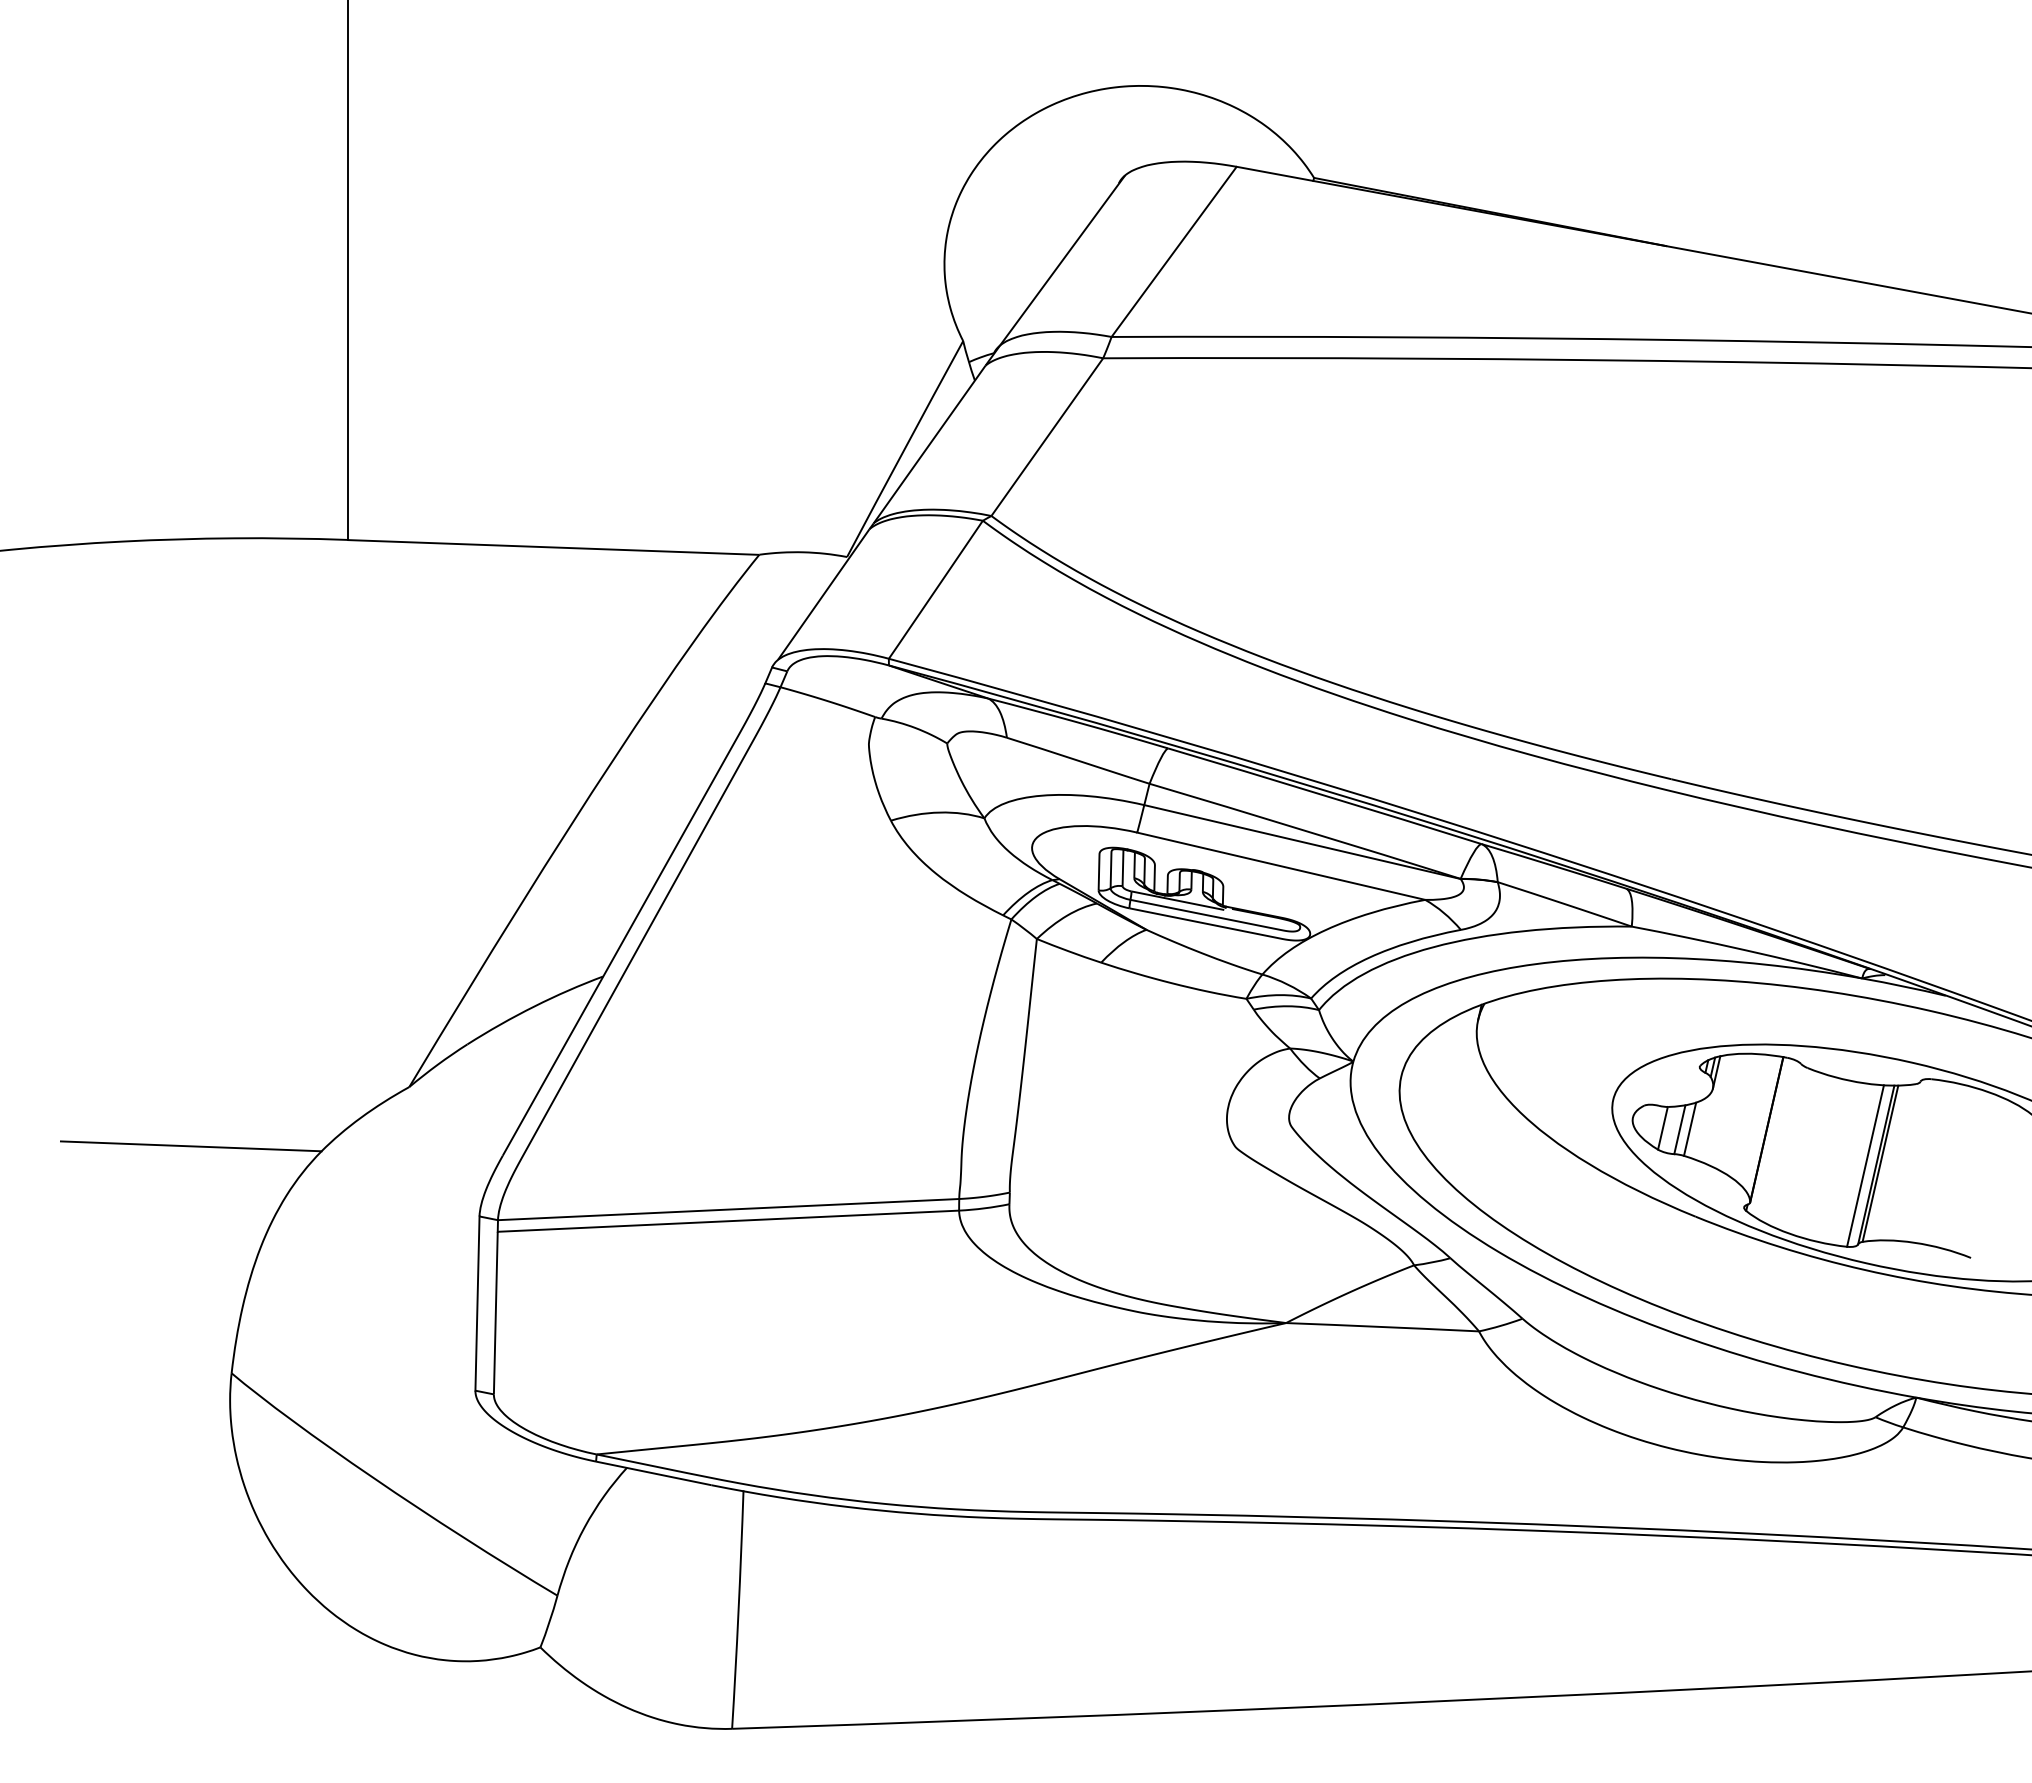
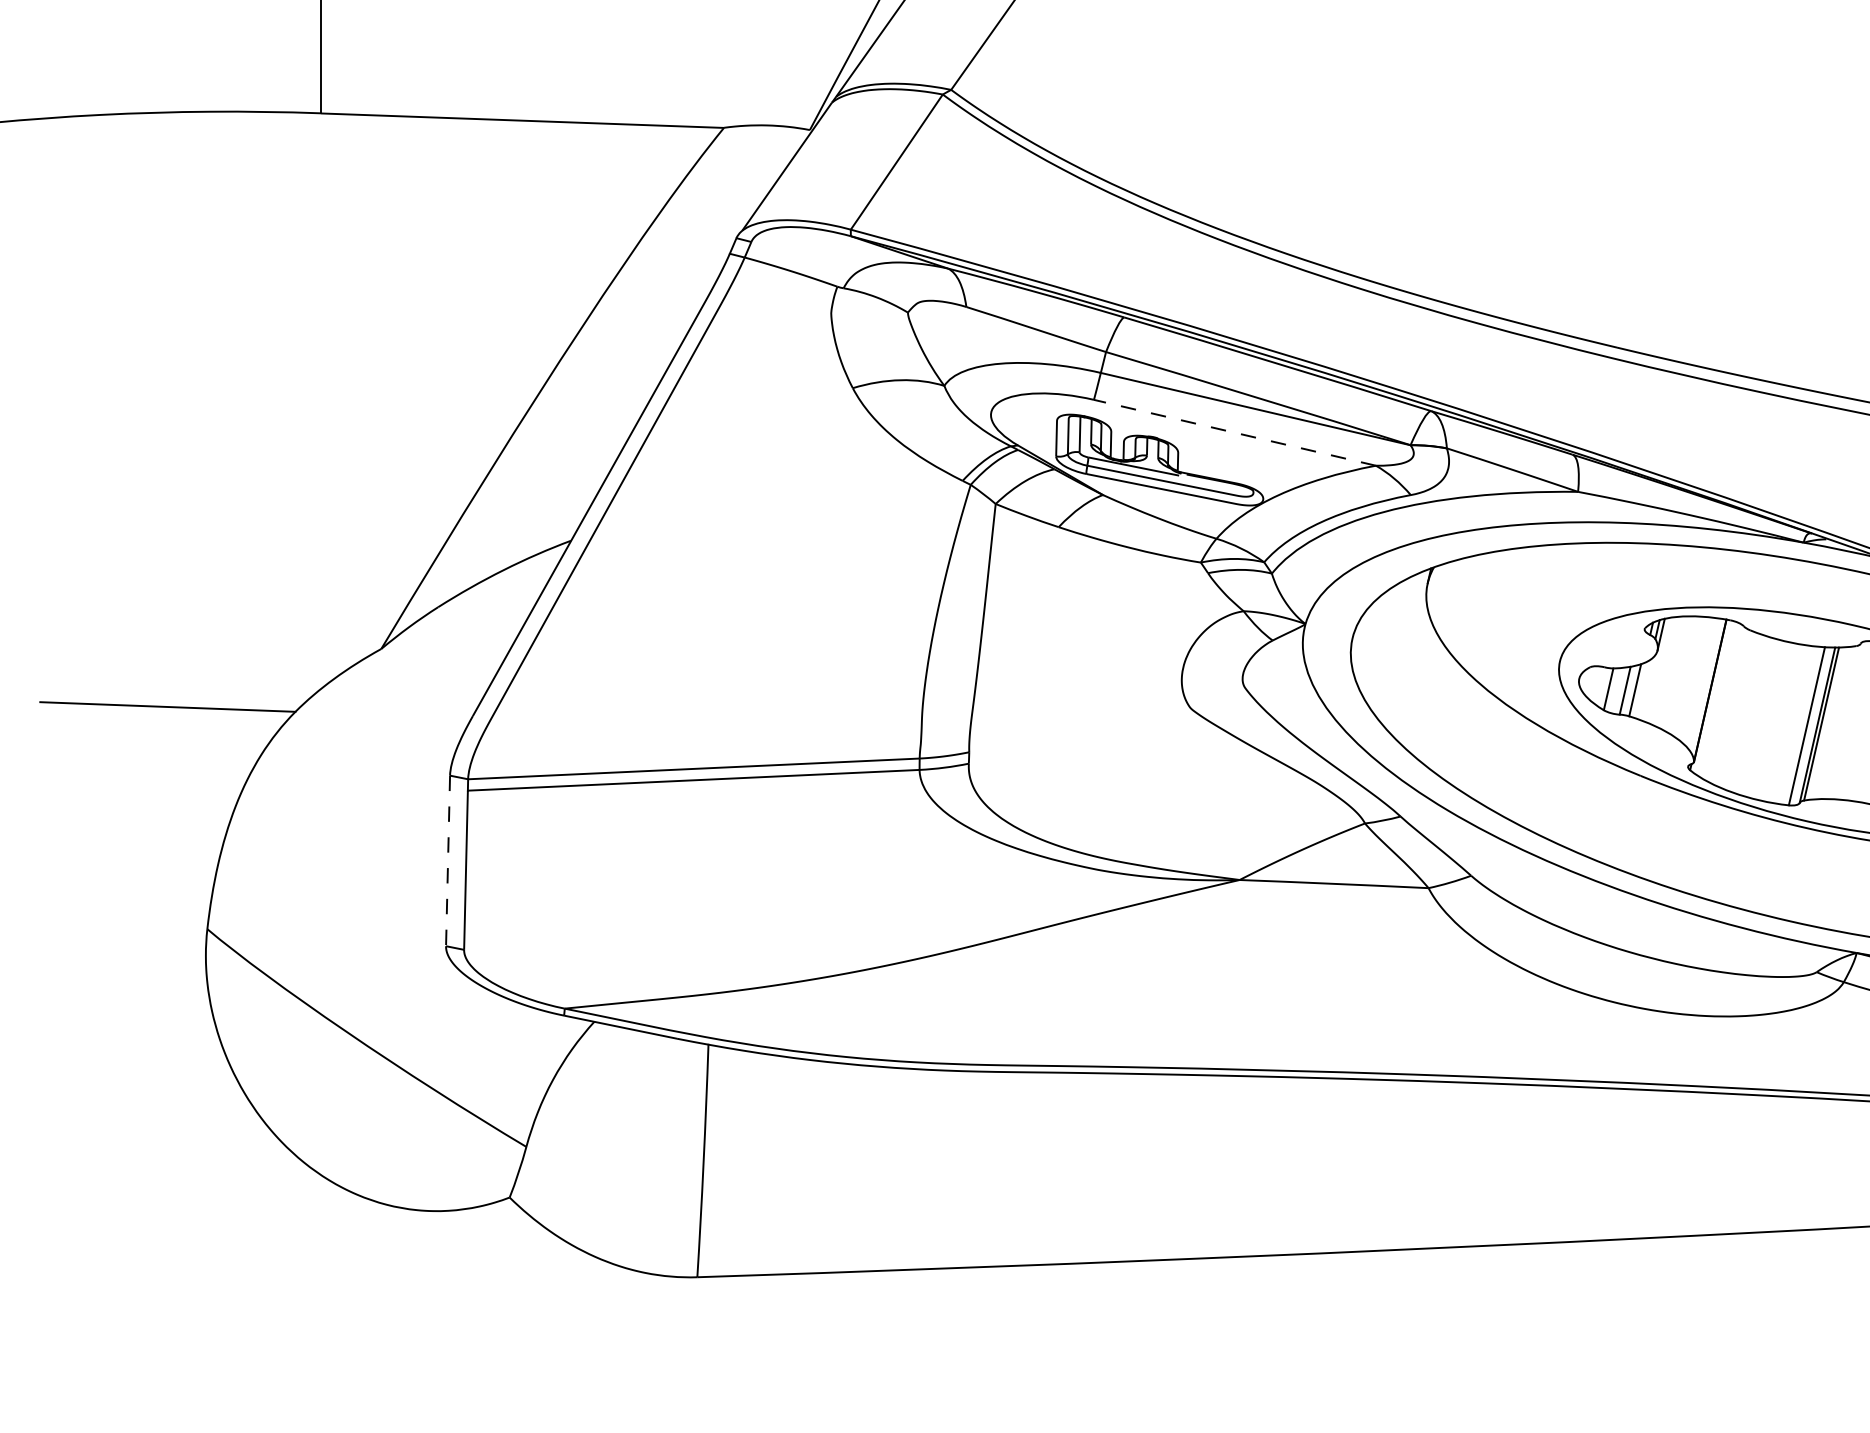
line: (1281, 866) -> (1235, 433), solid -> dashed
line: (477, 1304) -> (448, 861), solid -> dashed

